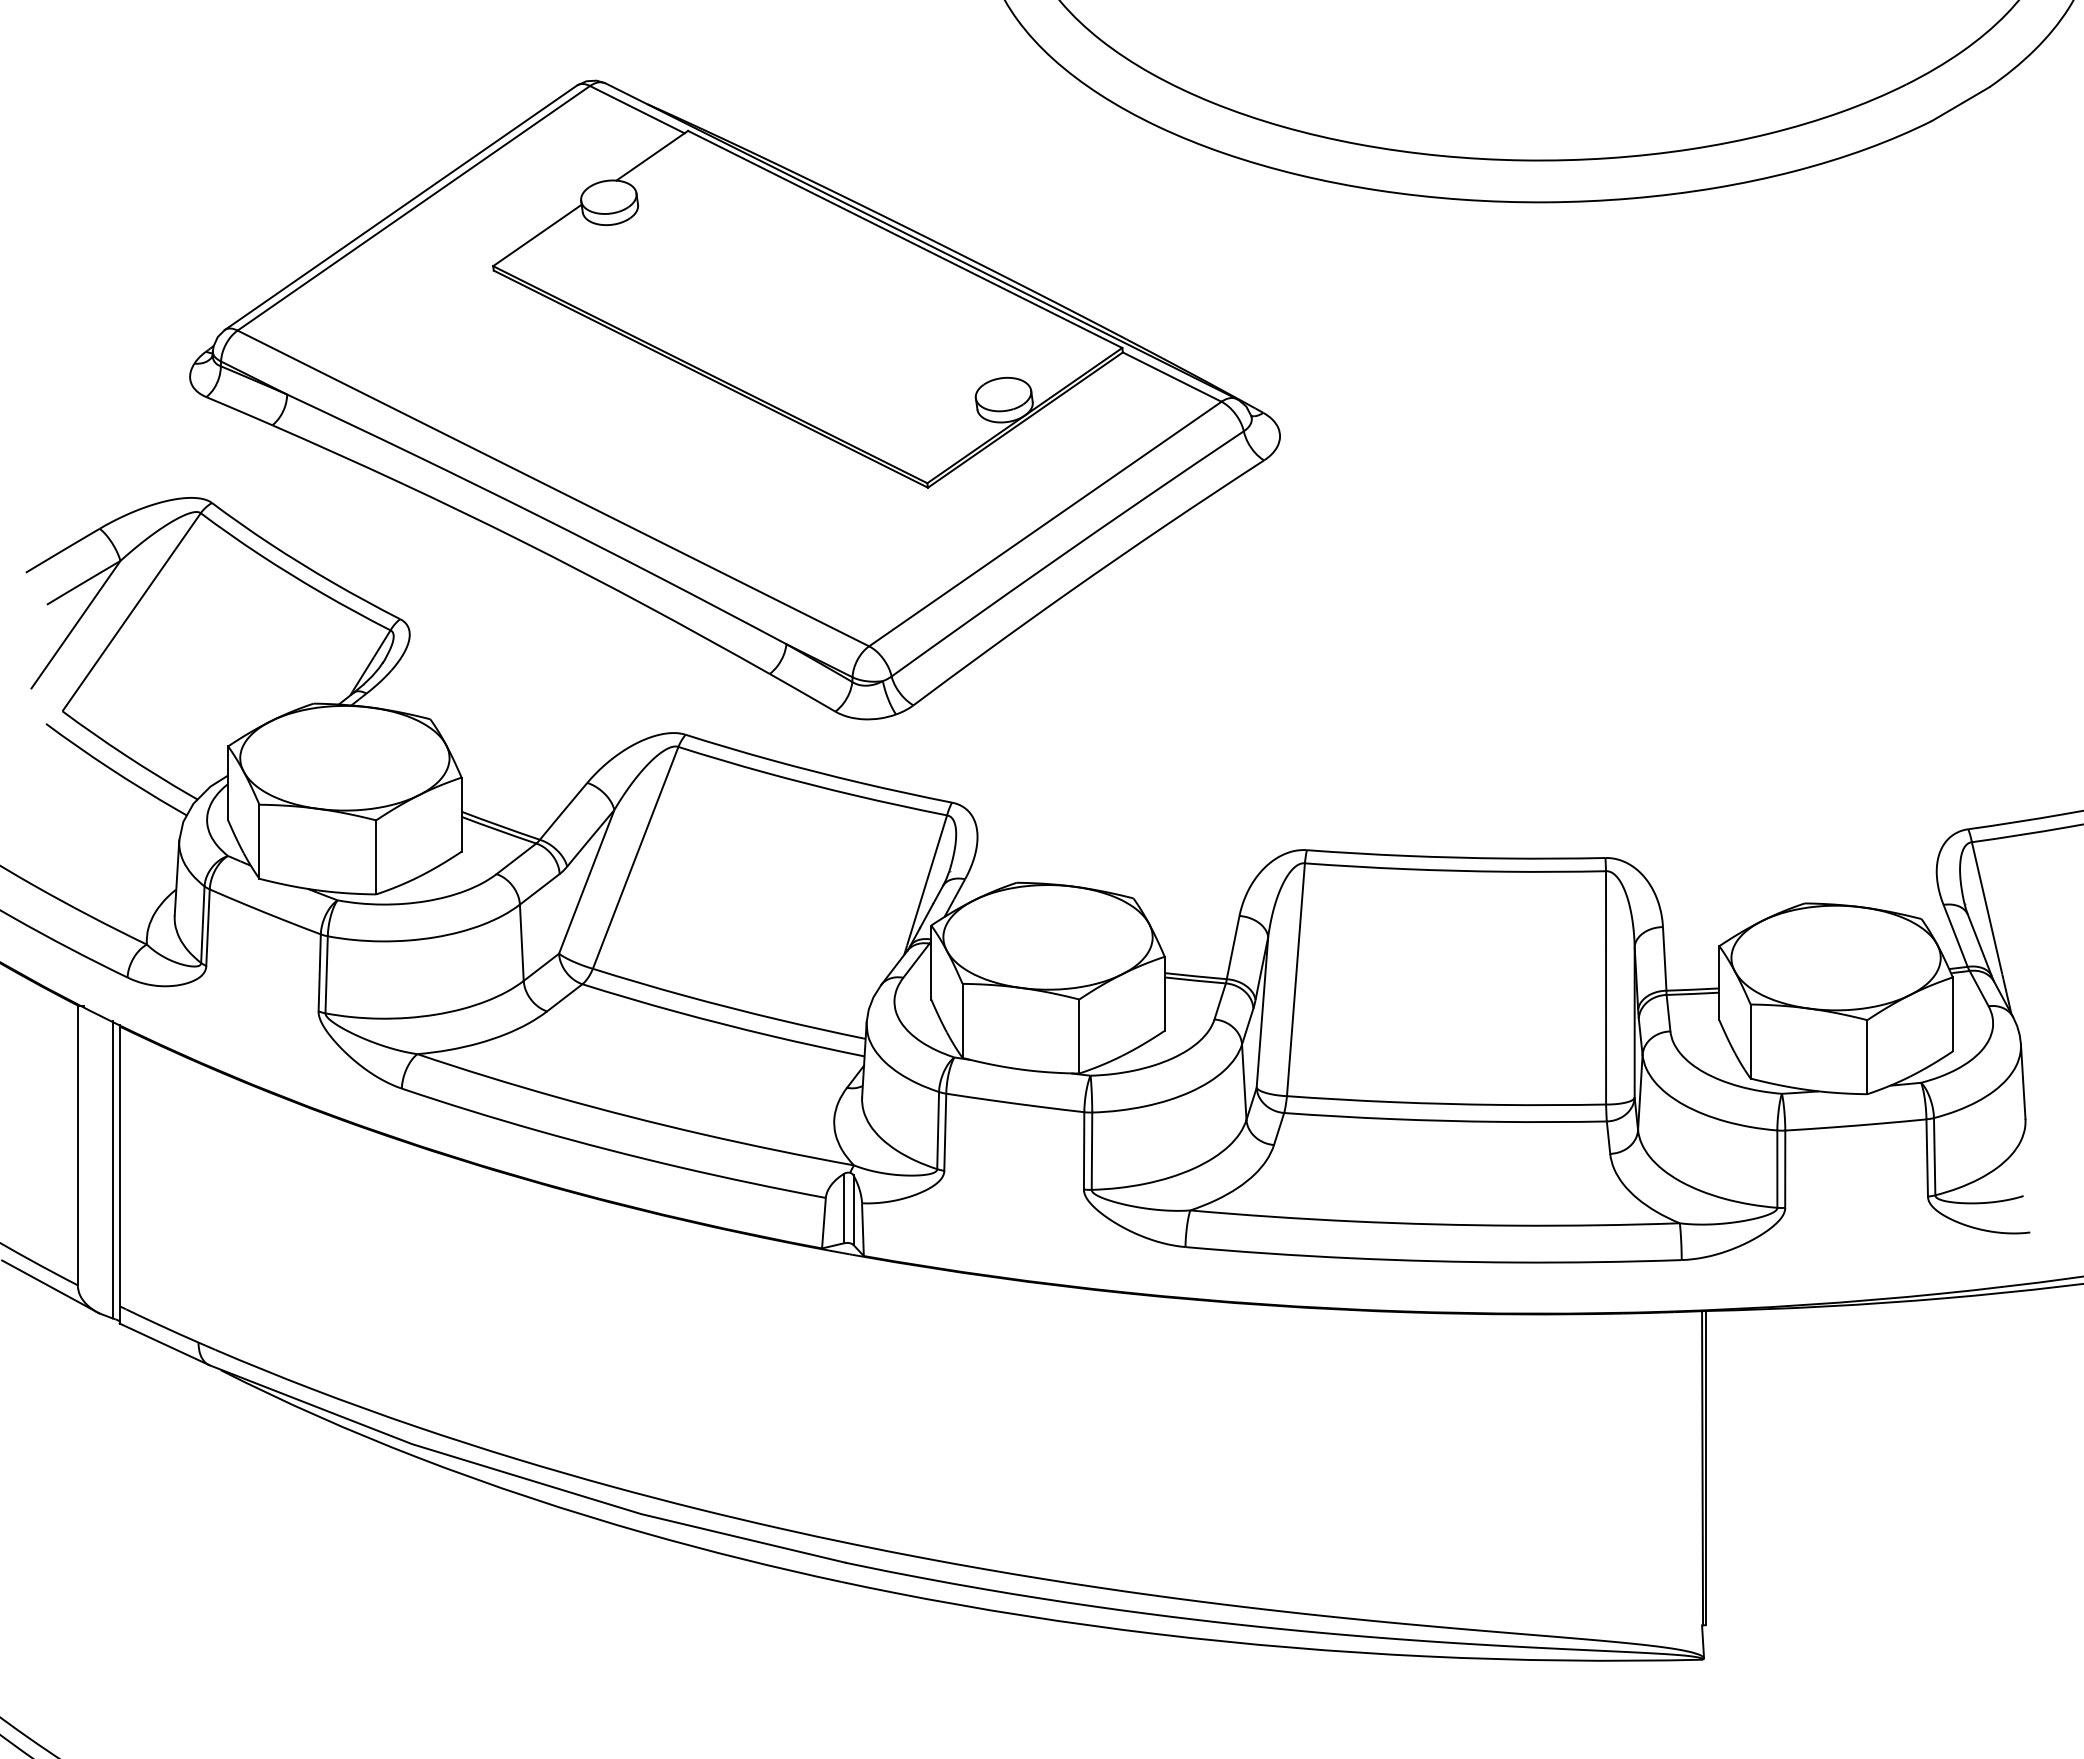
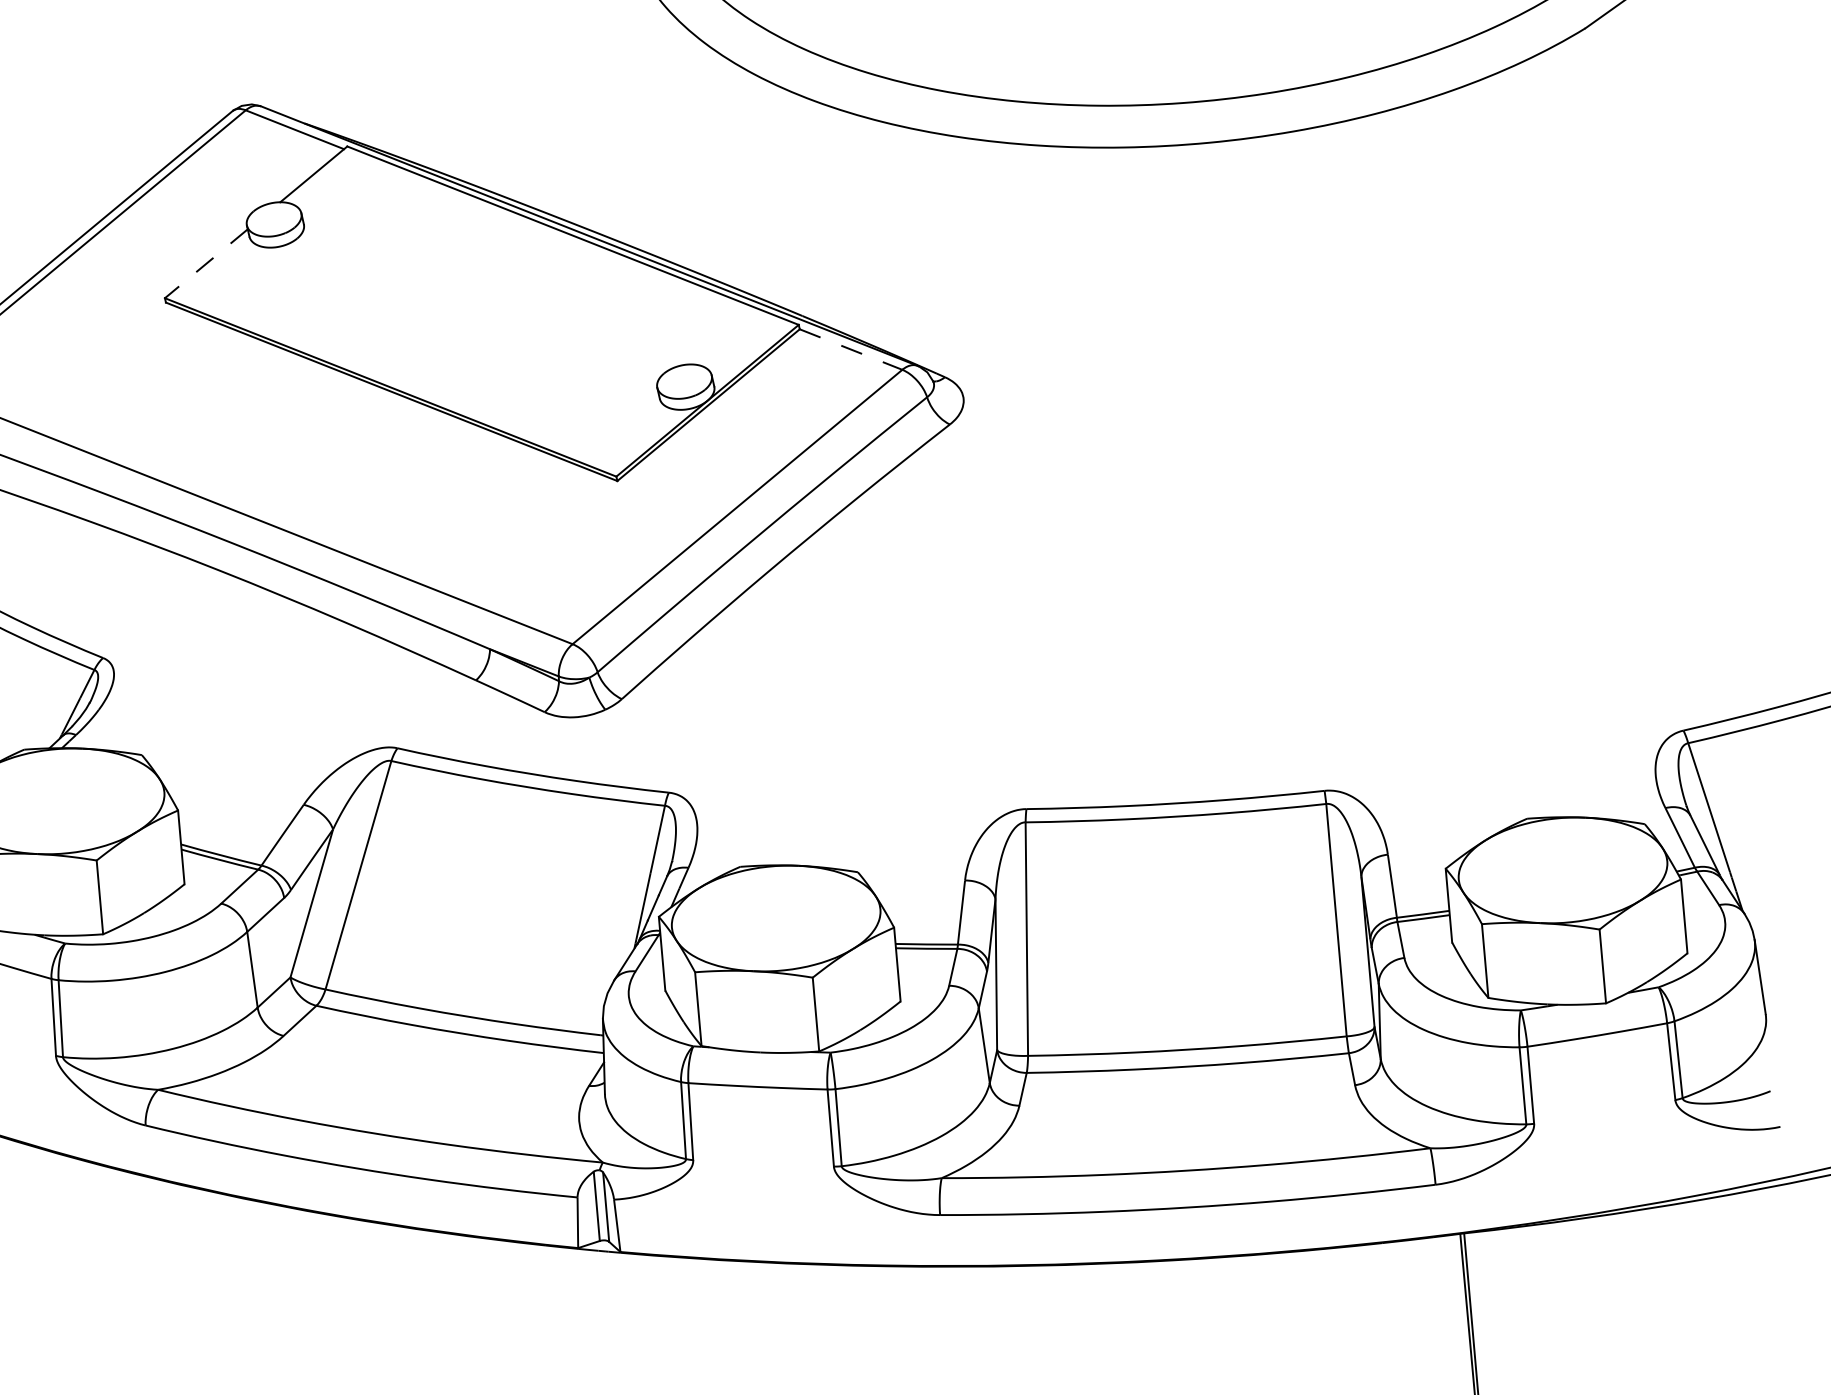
line: (537, 235) -> (206, 263), solid -> dashed
line: (1172, 377) -> (851, 349), solid -> dashed

